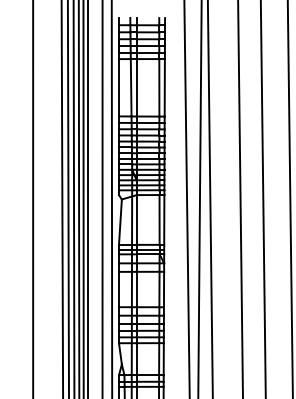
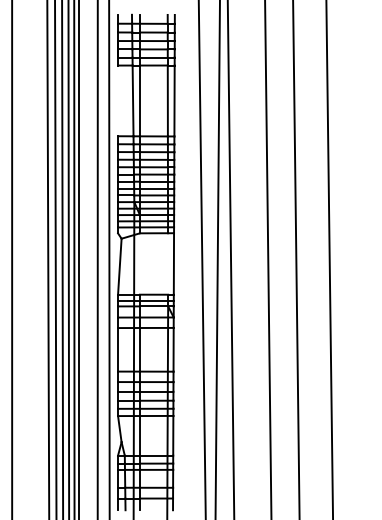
line: (119, 87) -> (118, 100), removed
line: (136, 219) -> (139, 263), removed
line: (159, 219) -> (168, 263), removed

